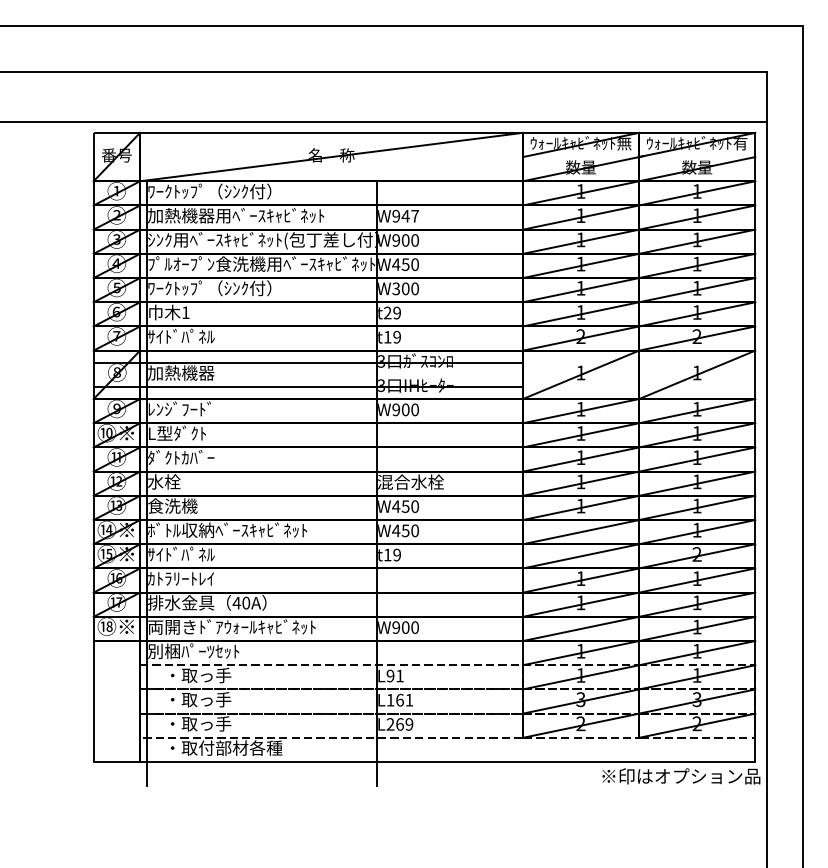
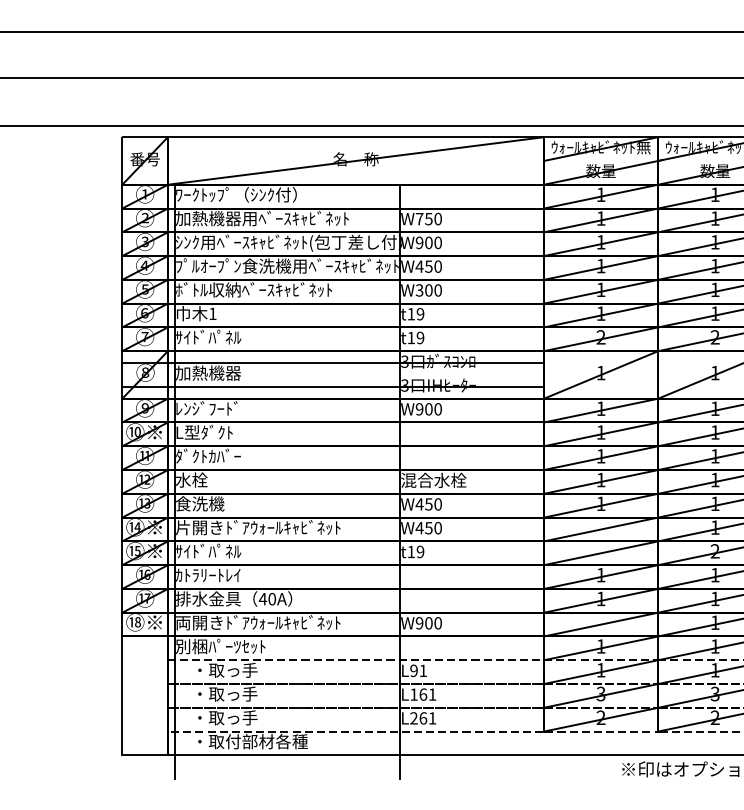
text: (405, 215) -> (428, 218), W947 -> W750
text: (227, 288) -> (253, 290), ﾜｰｸﾄｯﾌﾟ（ｼﾝｸ付） -> ﾎﾞﾄﾙ収納ﾍﾞｰｽｷｬﾋﾞﾈｯﾄ
text: (387, 312) -> (411, 313), t29 -> t19
text: (231, 530) -> (257, 527), ﾎﾞﾄﾙ収納ﾍﾞｰｽｷｬﾋﾞﾈｯﾄ -> 片開きﾄﾞｱｳｫｰﾙｷｬﾋﾞﾈｯﾄ
text: (409, 724) -> (432, 718), L269 -> L261

